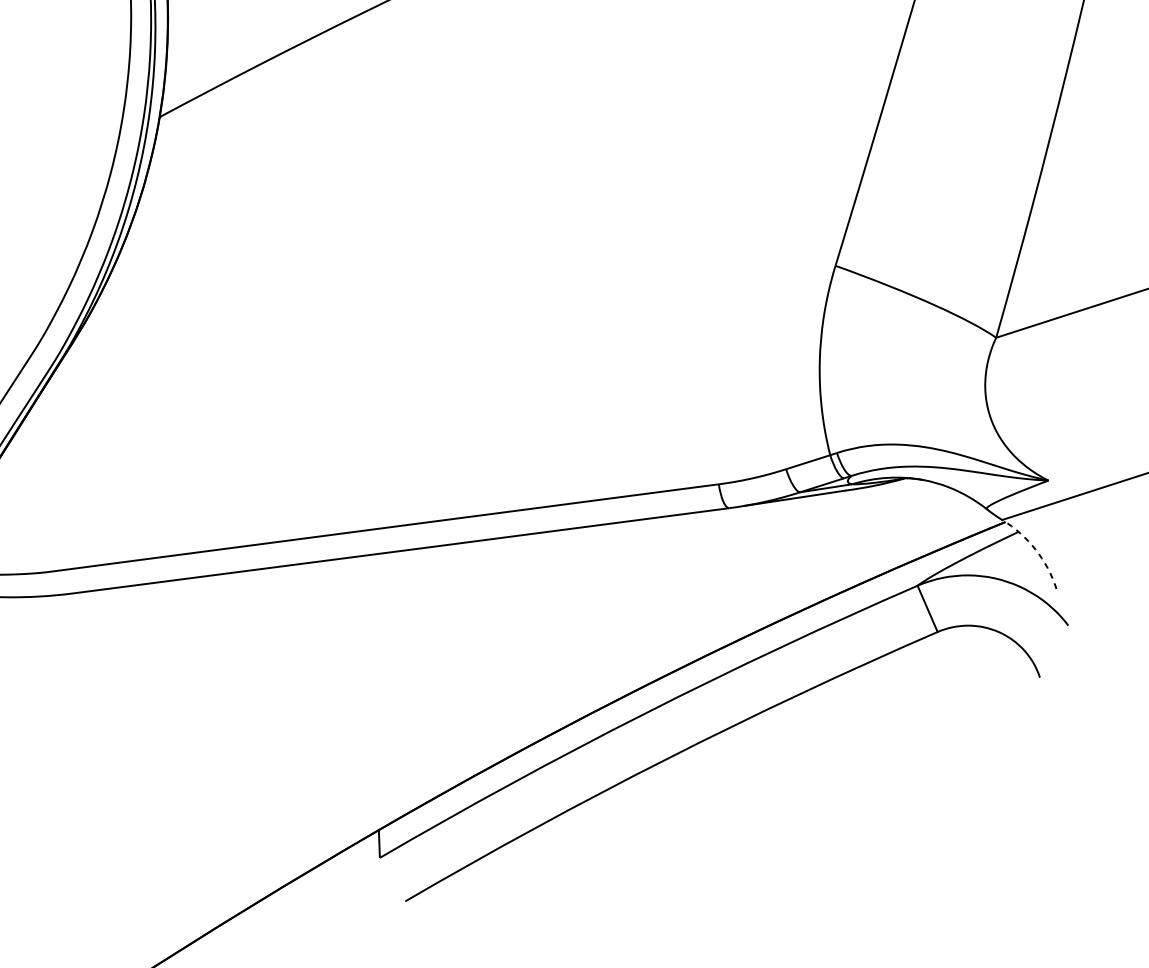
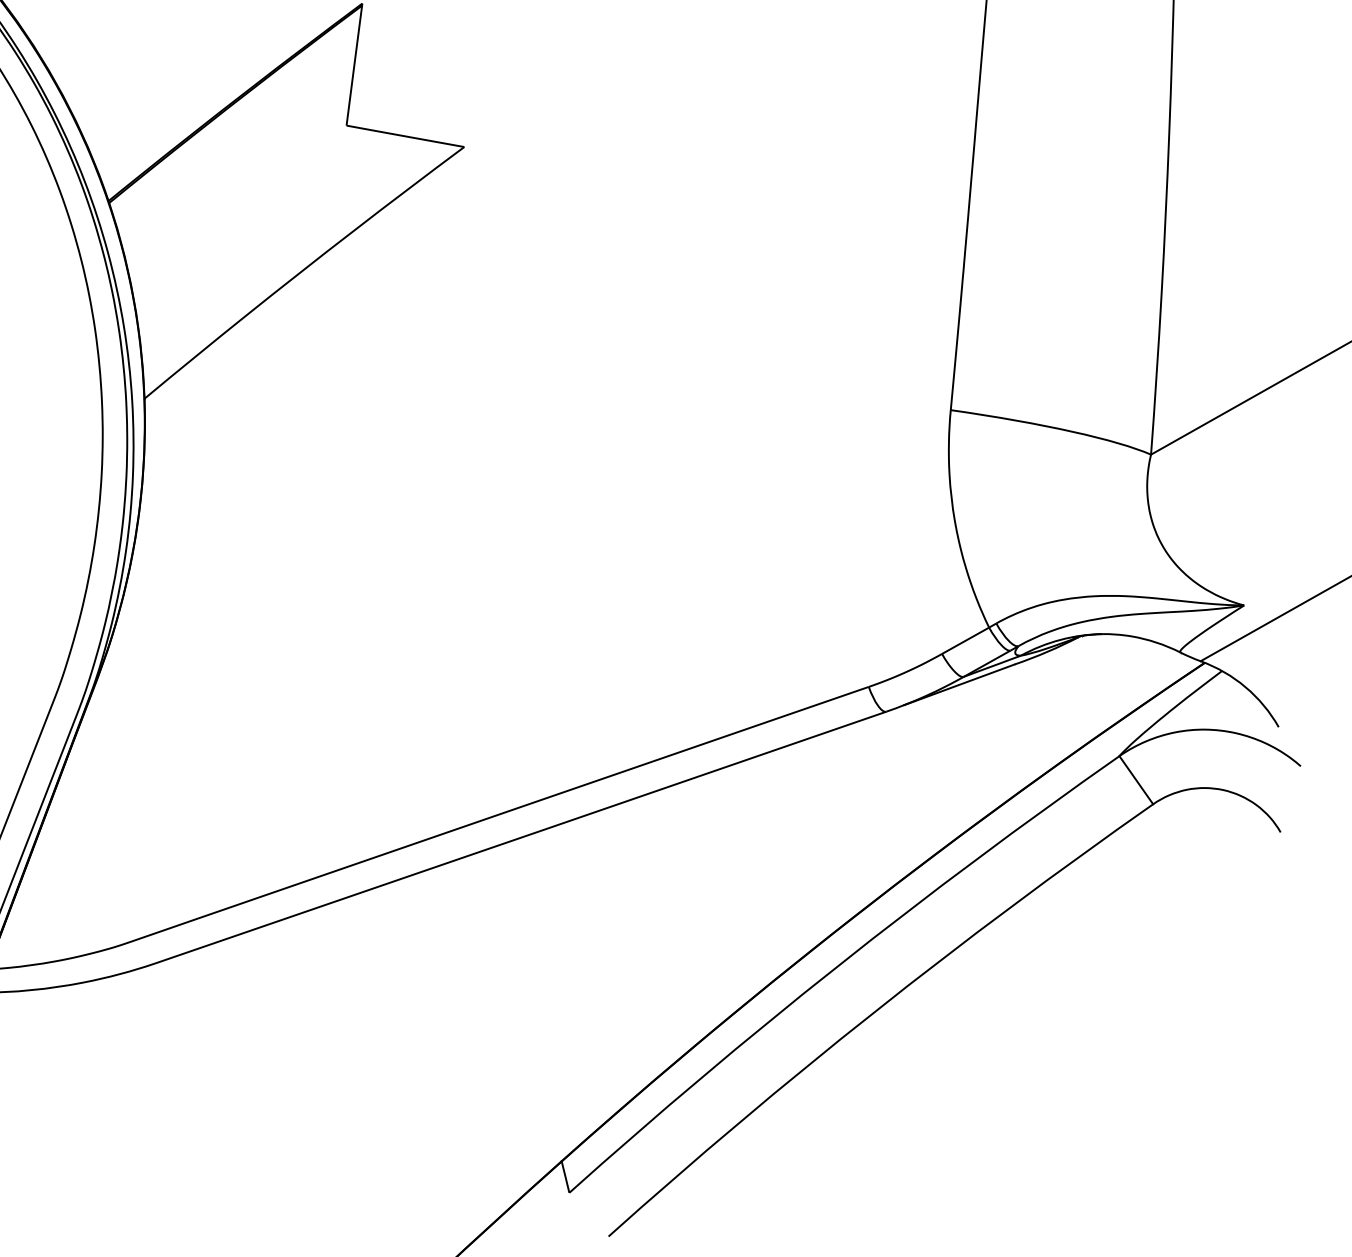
arc: (1035, 549) -> (1245, 687), dashed -> solid

